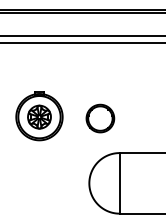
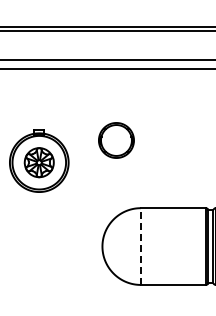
part: (100, 118) -> (116, 140), moved
line: (119, 183) -> (140, 246), solid -> dashed

